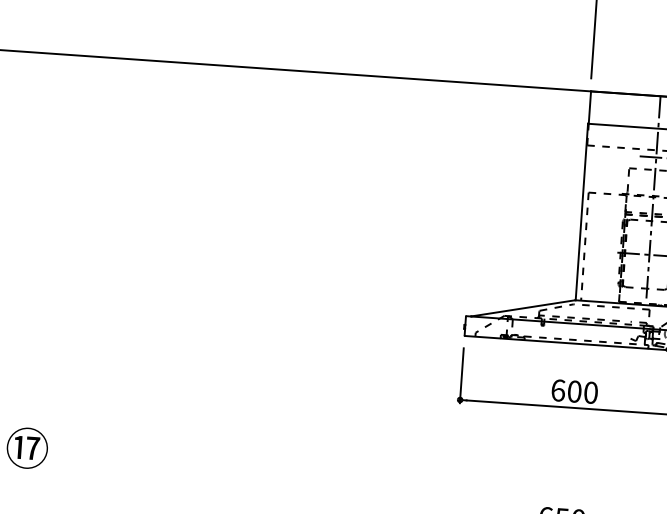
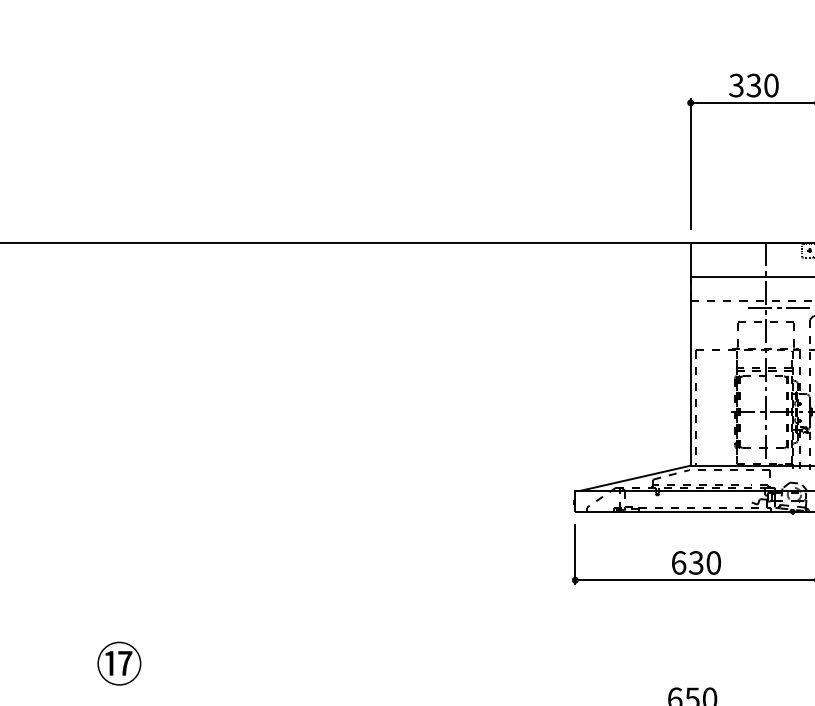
text: (573, 391) -> (695, 562), 600 -> 630

